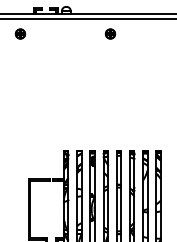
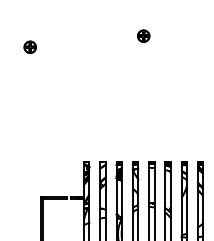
part: (20, 33) -> (30, 46), moved
part: (110, 33) -> (143, 35), moved

